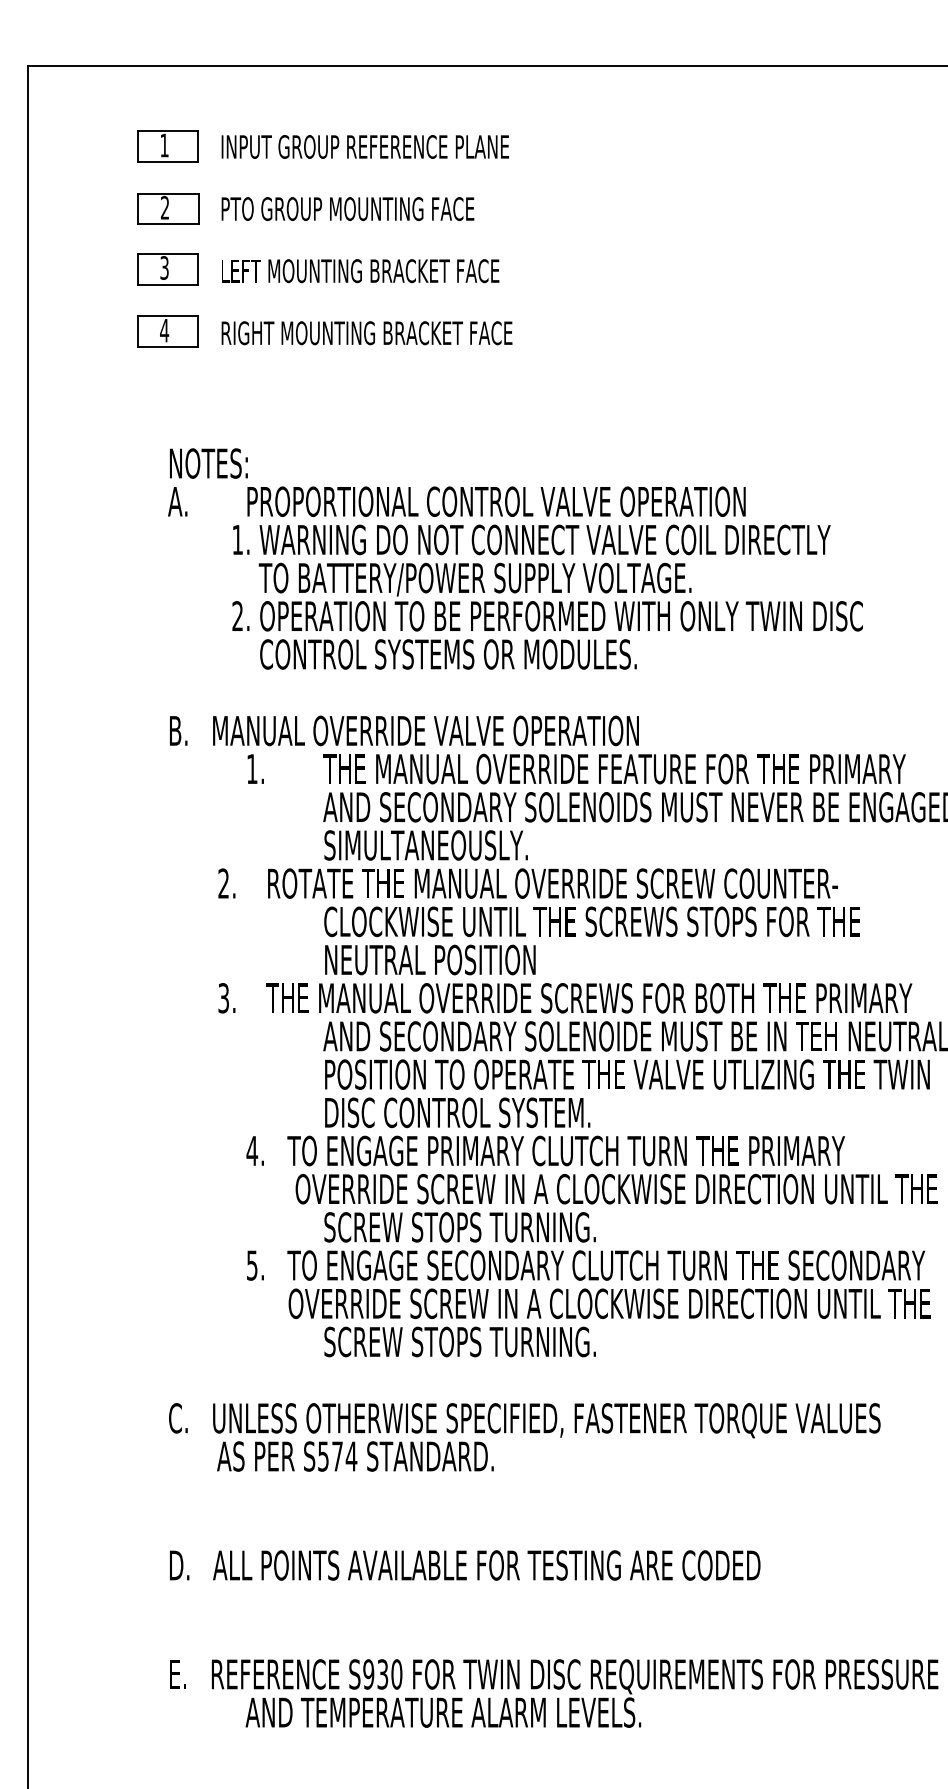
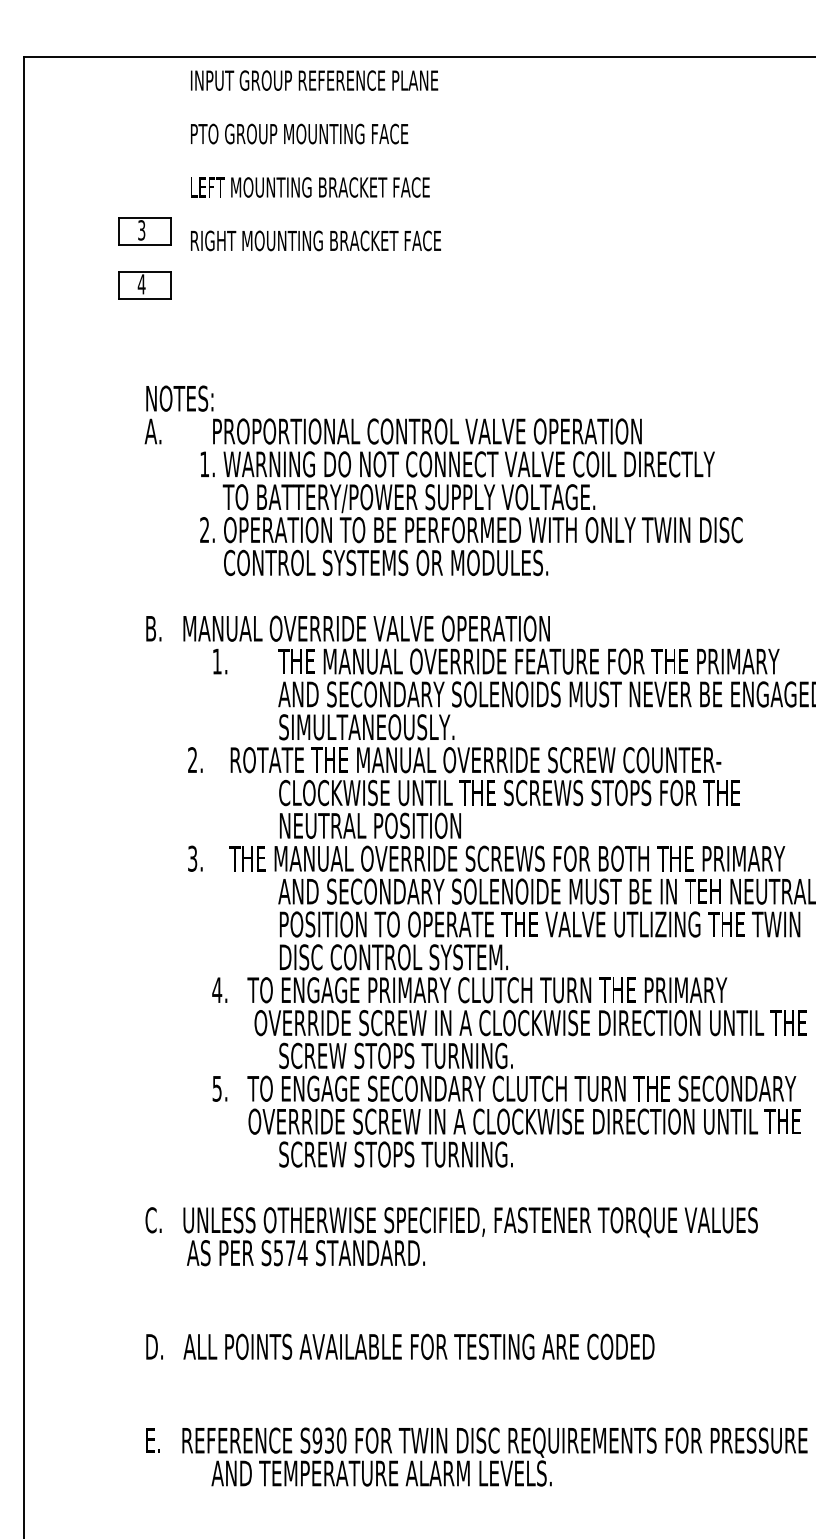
part: (167, 146) -> (144, 125), removed
part: (168, 208) -> (145, 179), removed
text: (366, 240) -> (315, 161), moved

